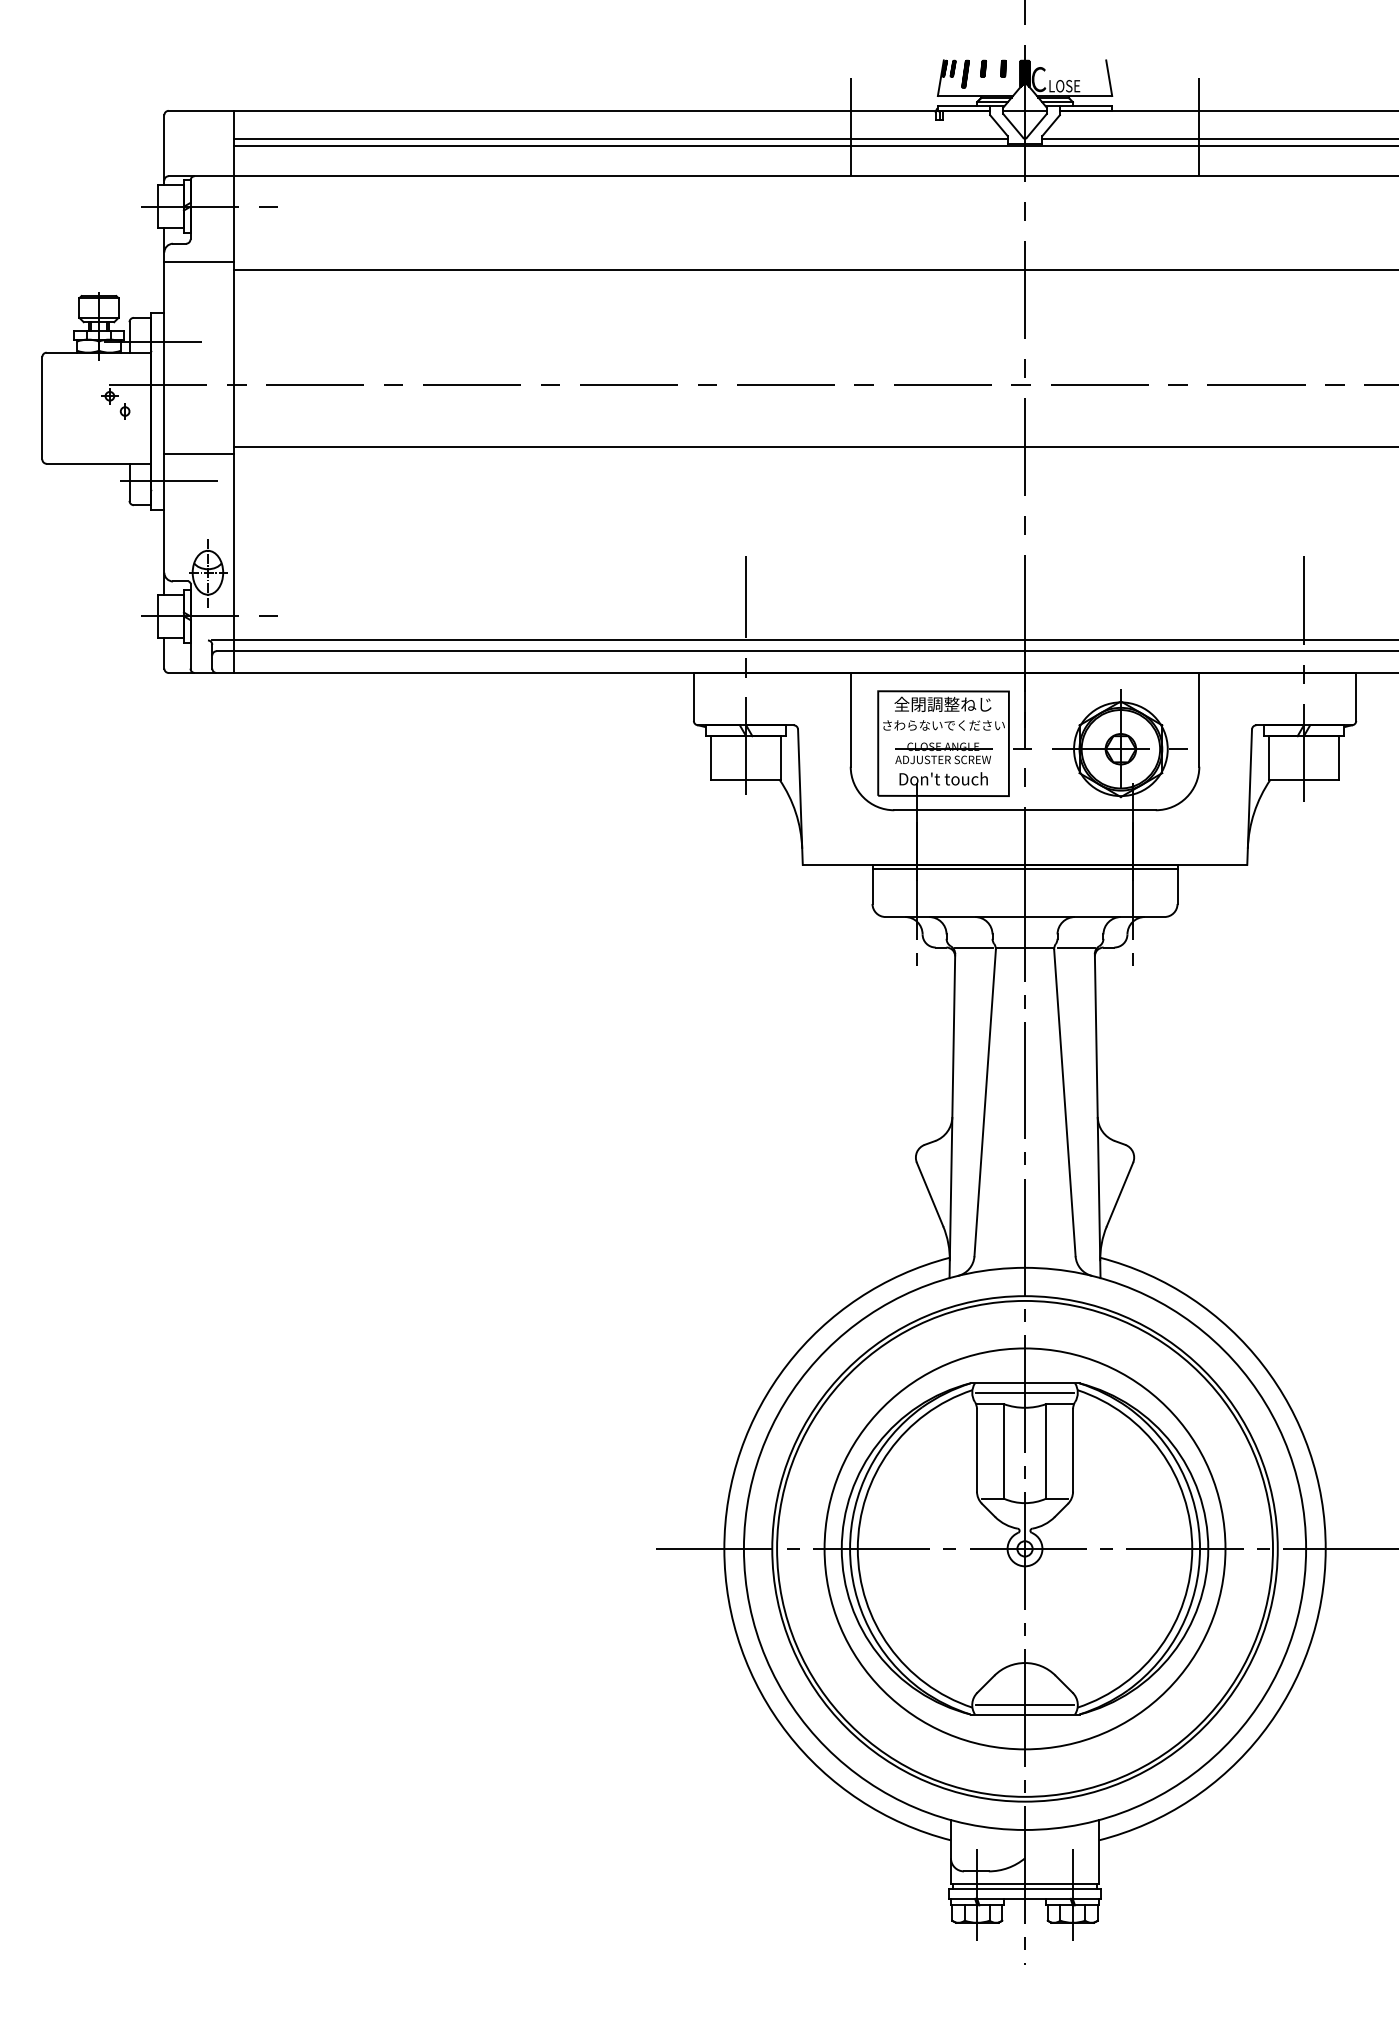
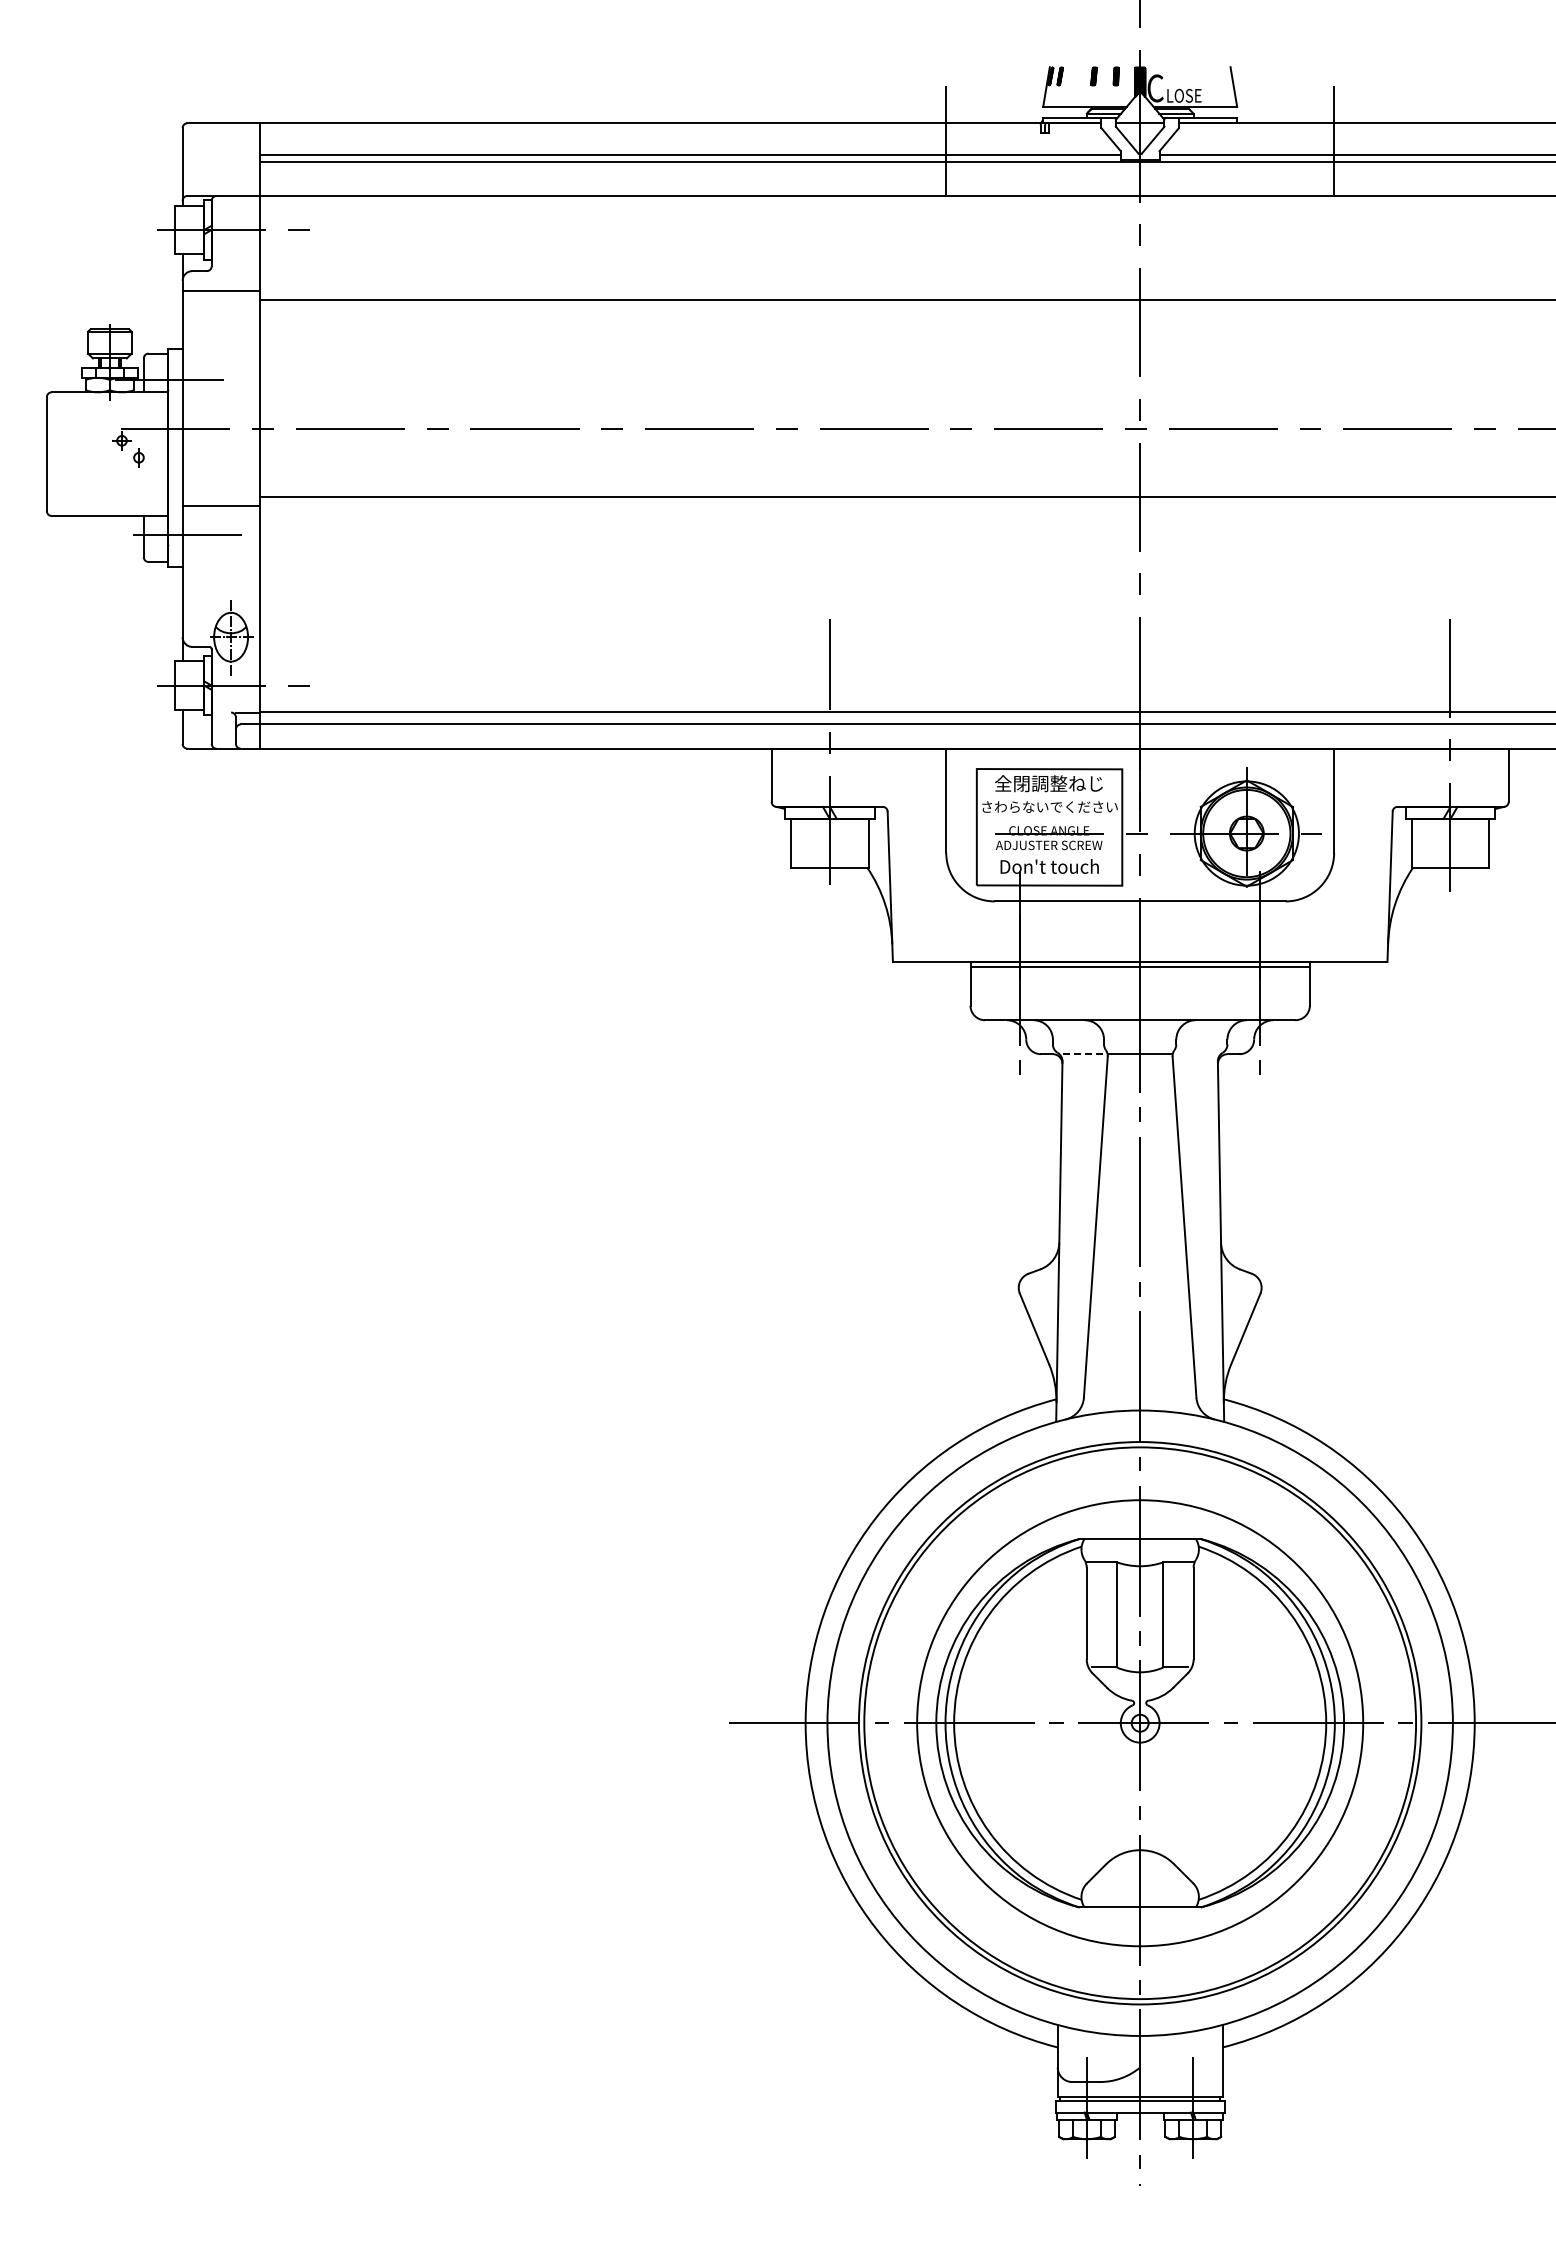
part: (965, 74) -> (1073, 82), removed
line: (974, 947) -> (1083, 1054), solid -> dashed
line: (1075, 947) -> (1196, 1054), removed
line: (1025, 1392) -> (1140, 1549), removed
line: (1025, 1705) -> (1140, 1897), removed

